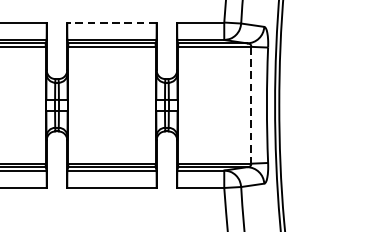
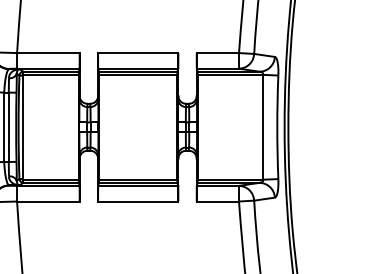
line: (111, 23) -> (137, 53), dashed -> solid
line: (251, 105) -> (263, 127), dashed -> solid

